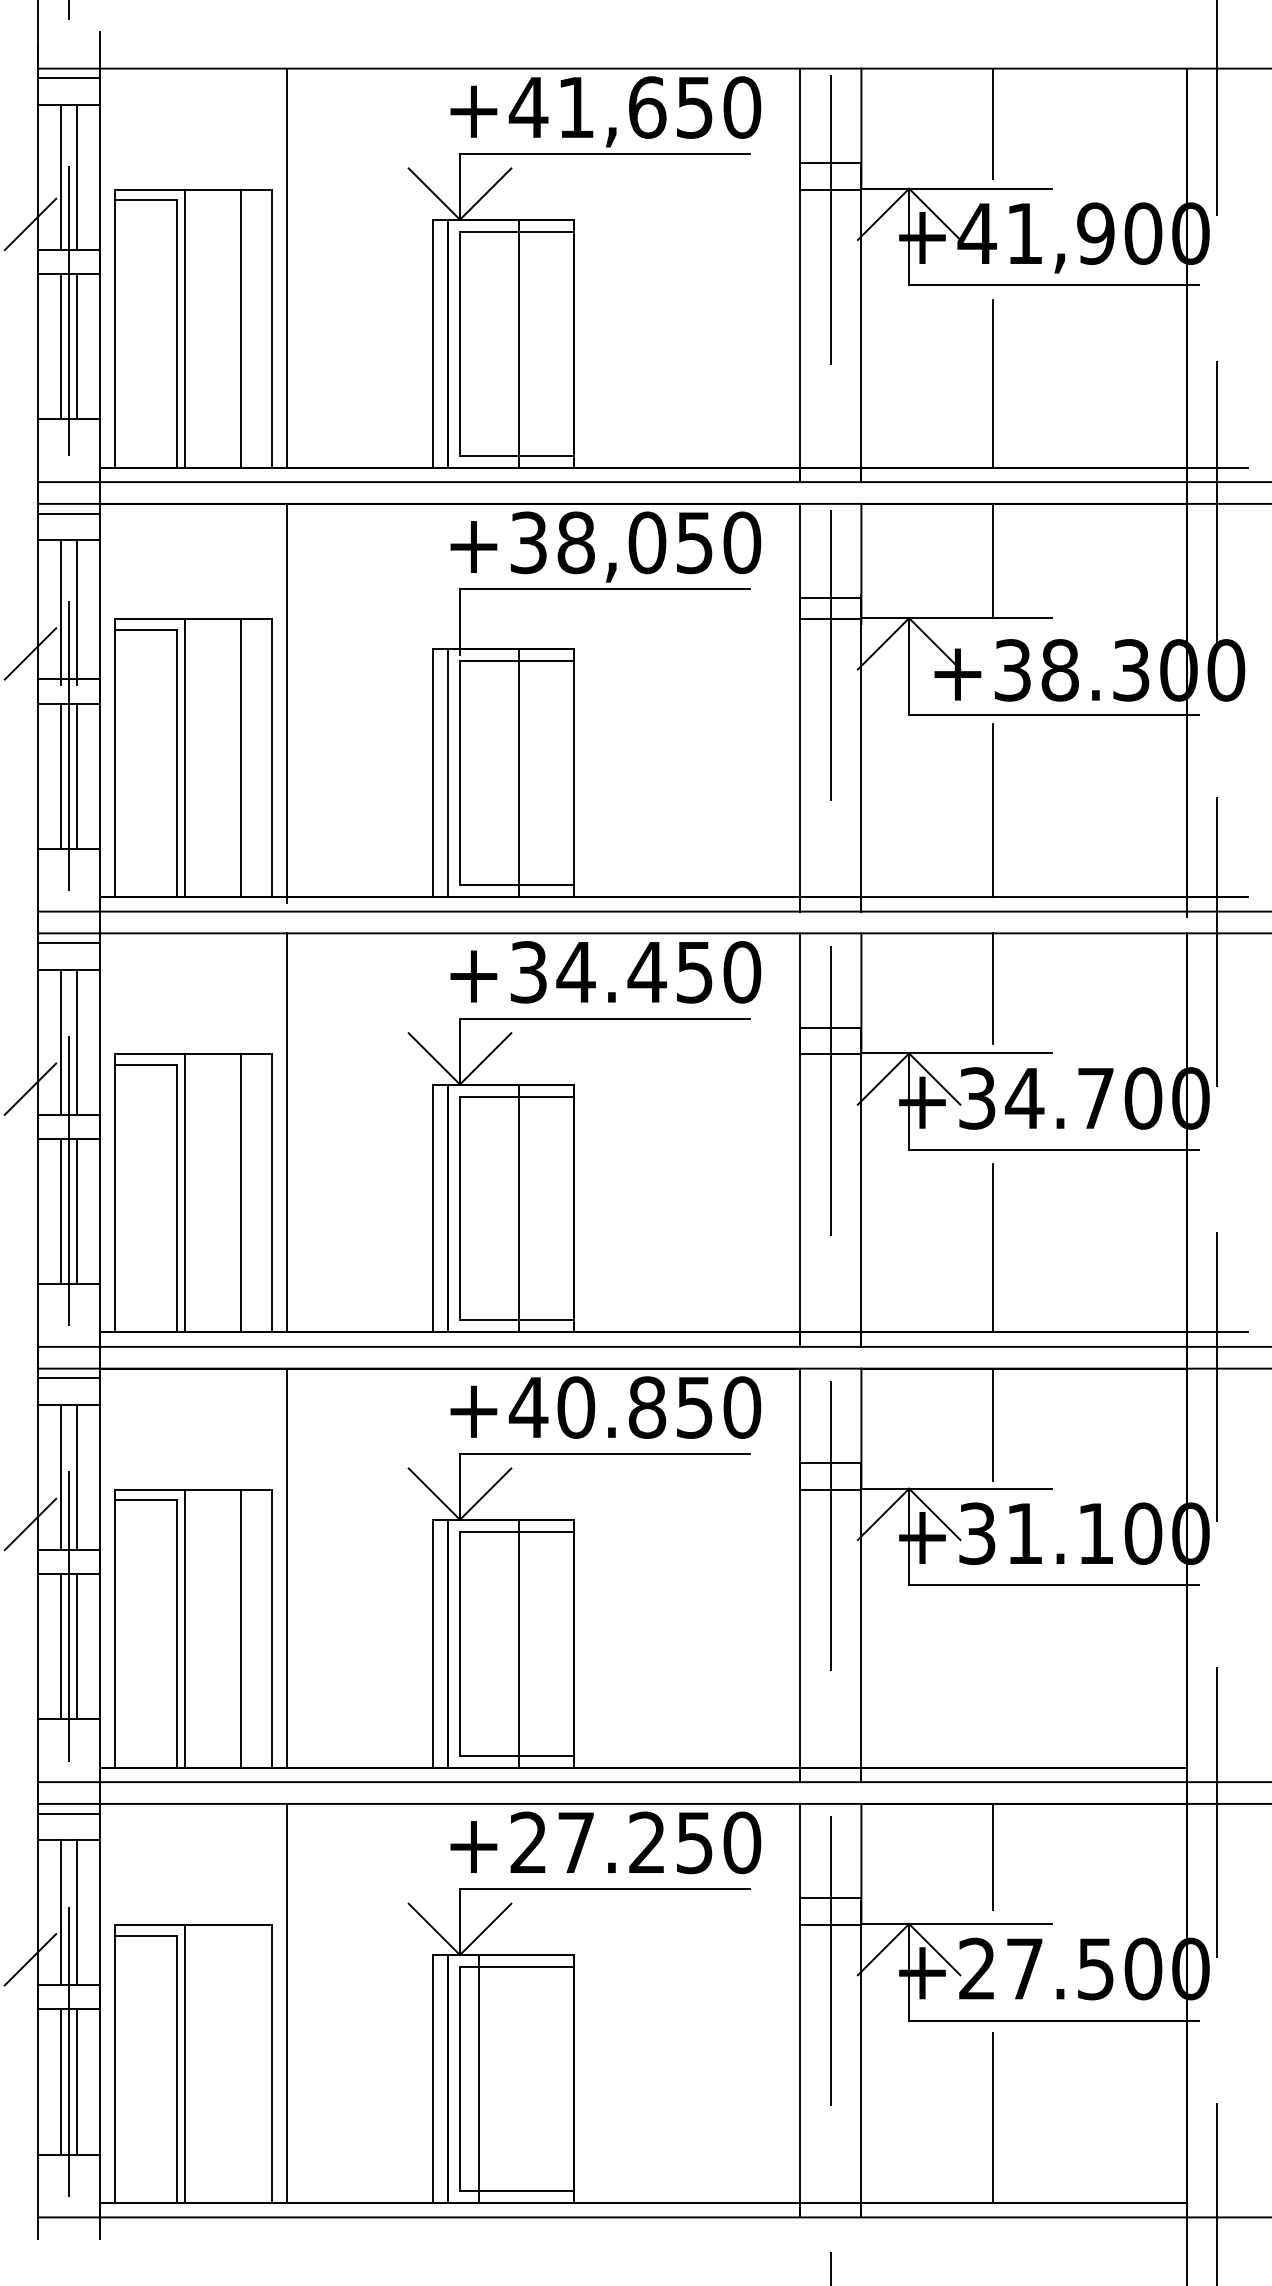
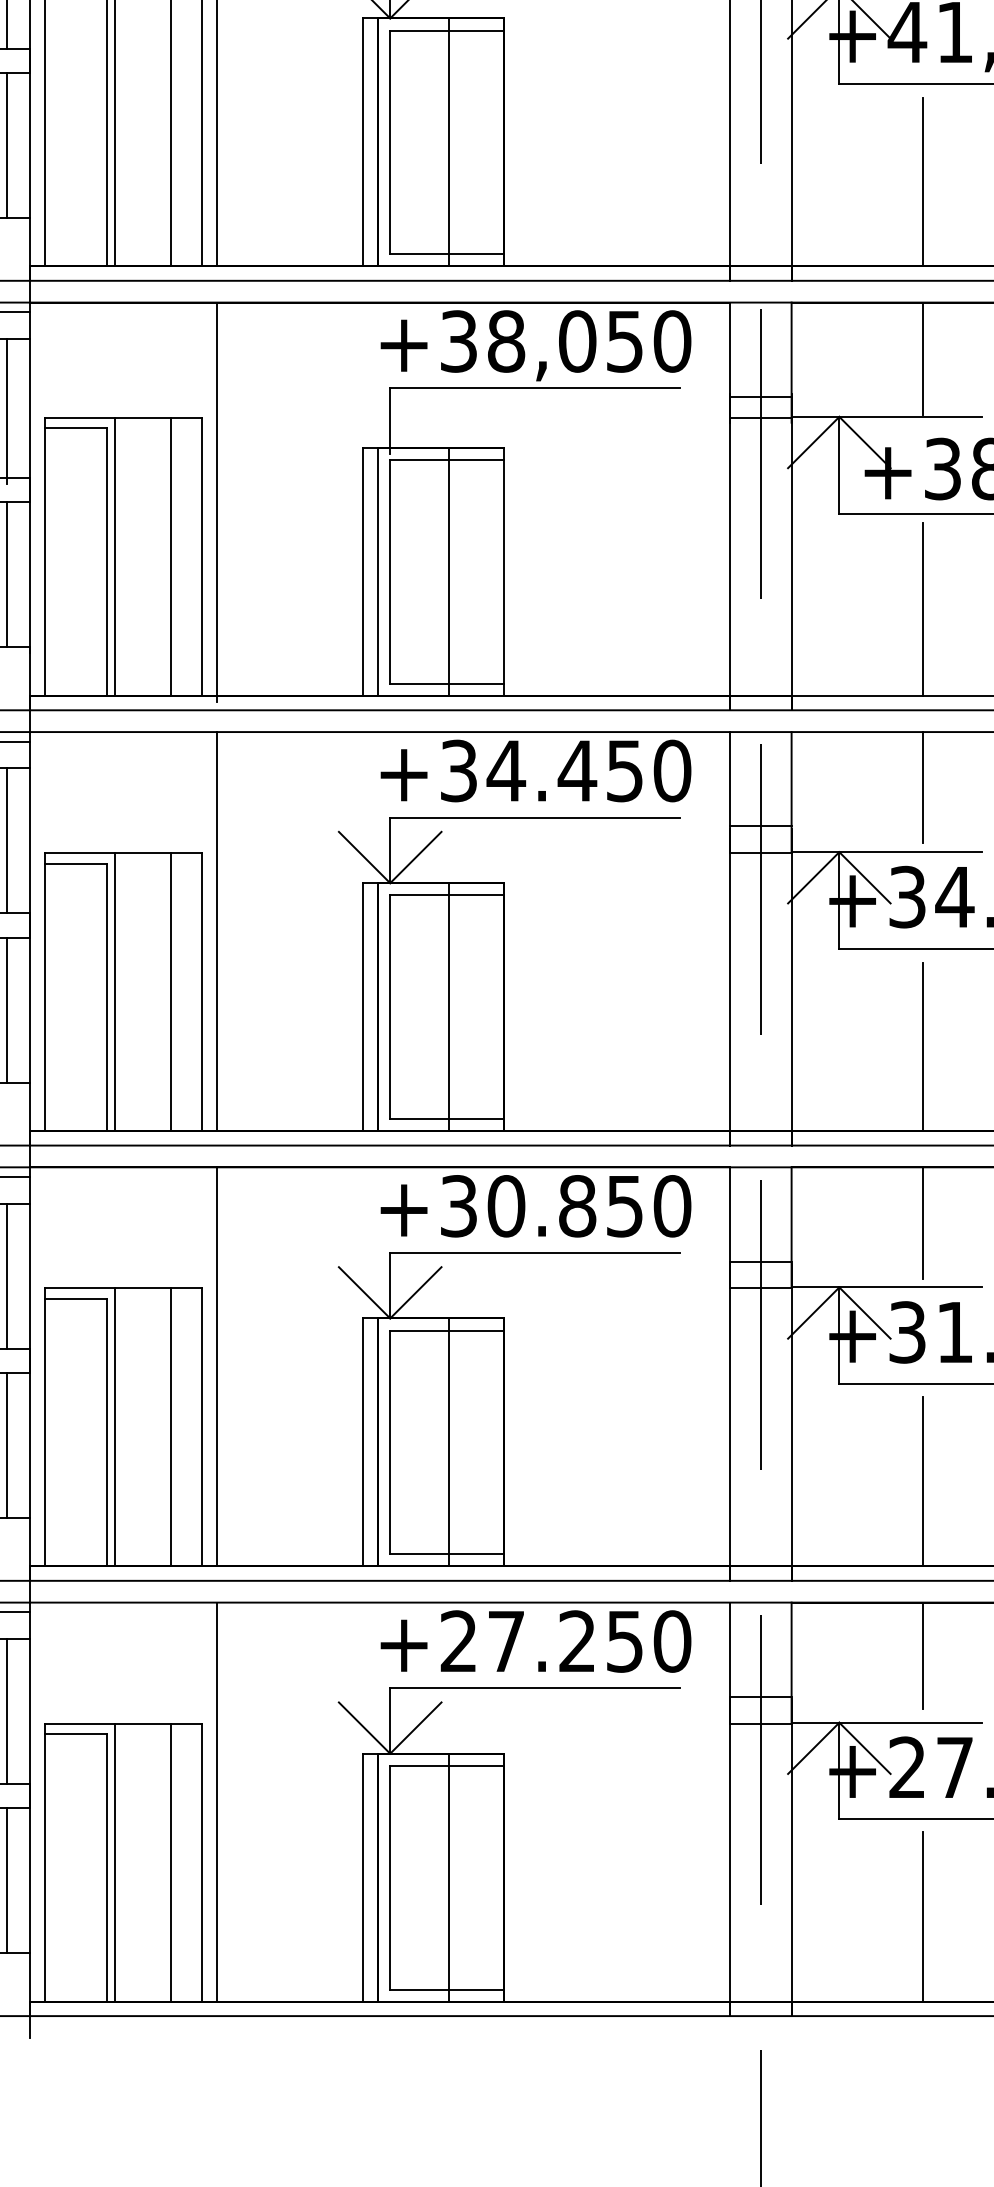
text: (528, 1407) -> (458, 1206), +40.850 -> +30.850
line: (993, 1682) -> (923, 1481), added
line: (241, 2063) -> (171, 1862), added
line: (478, 2078) -> (448, 1877), moved

